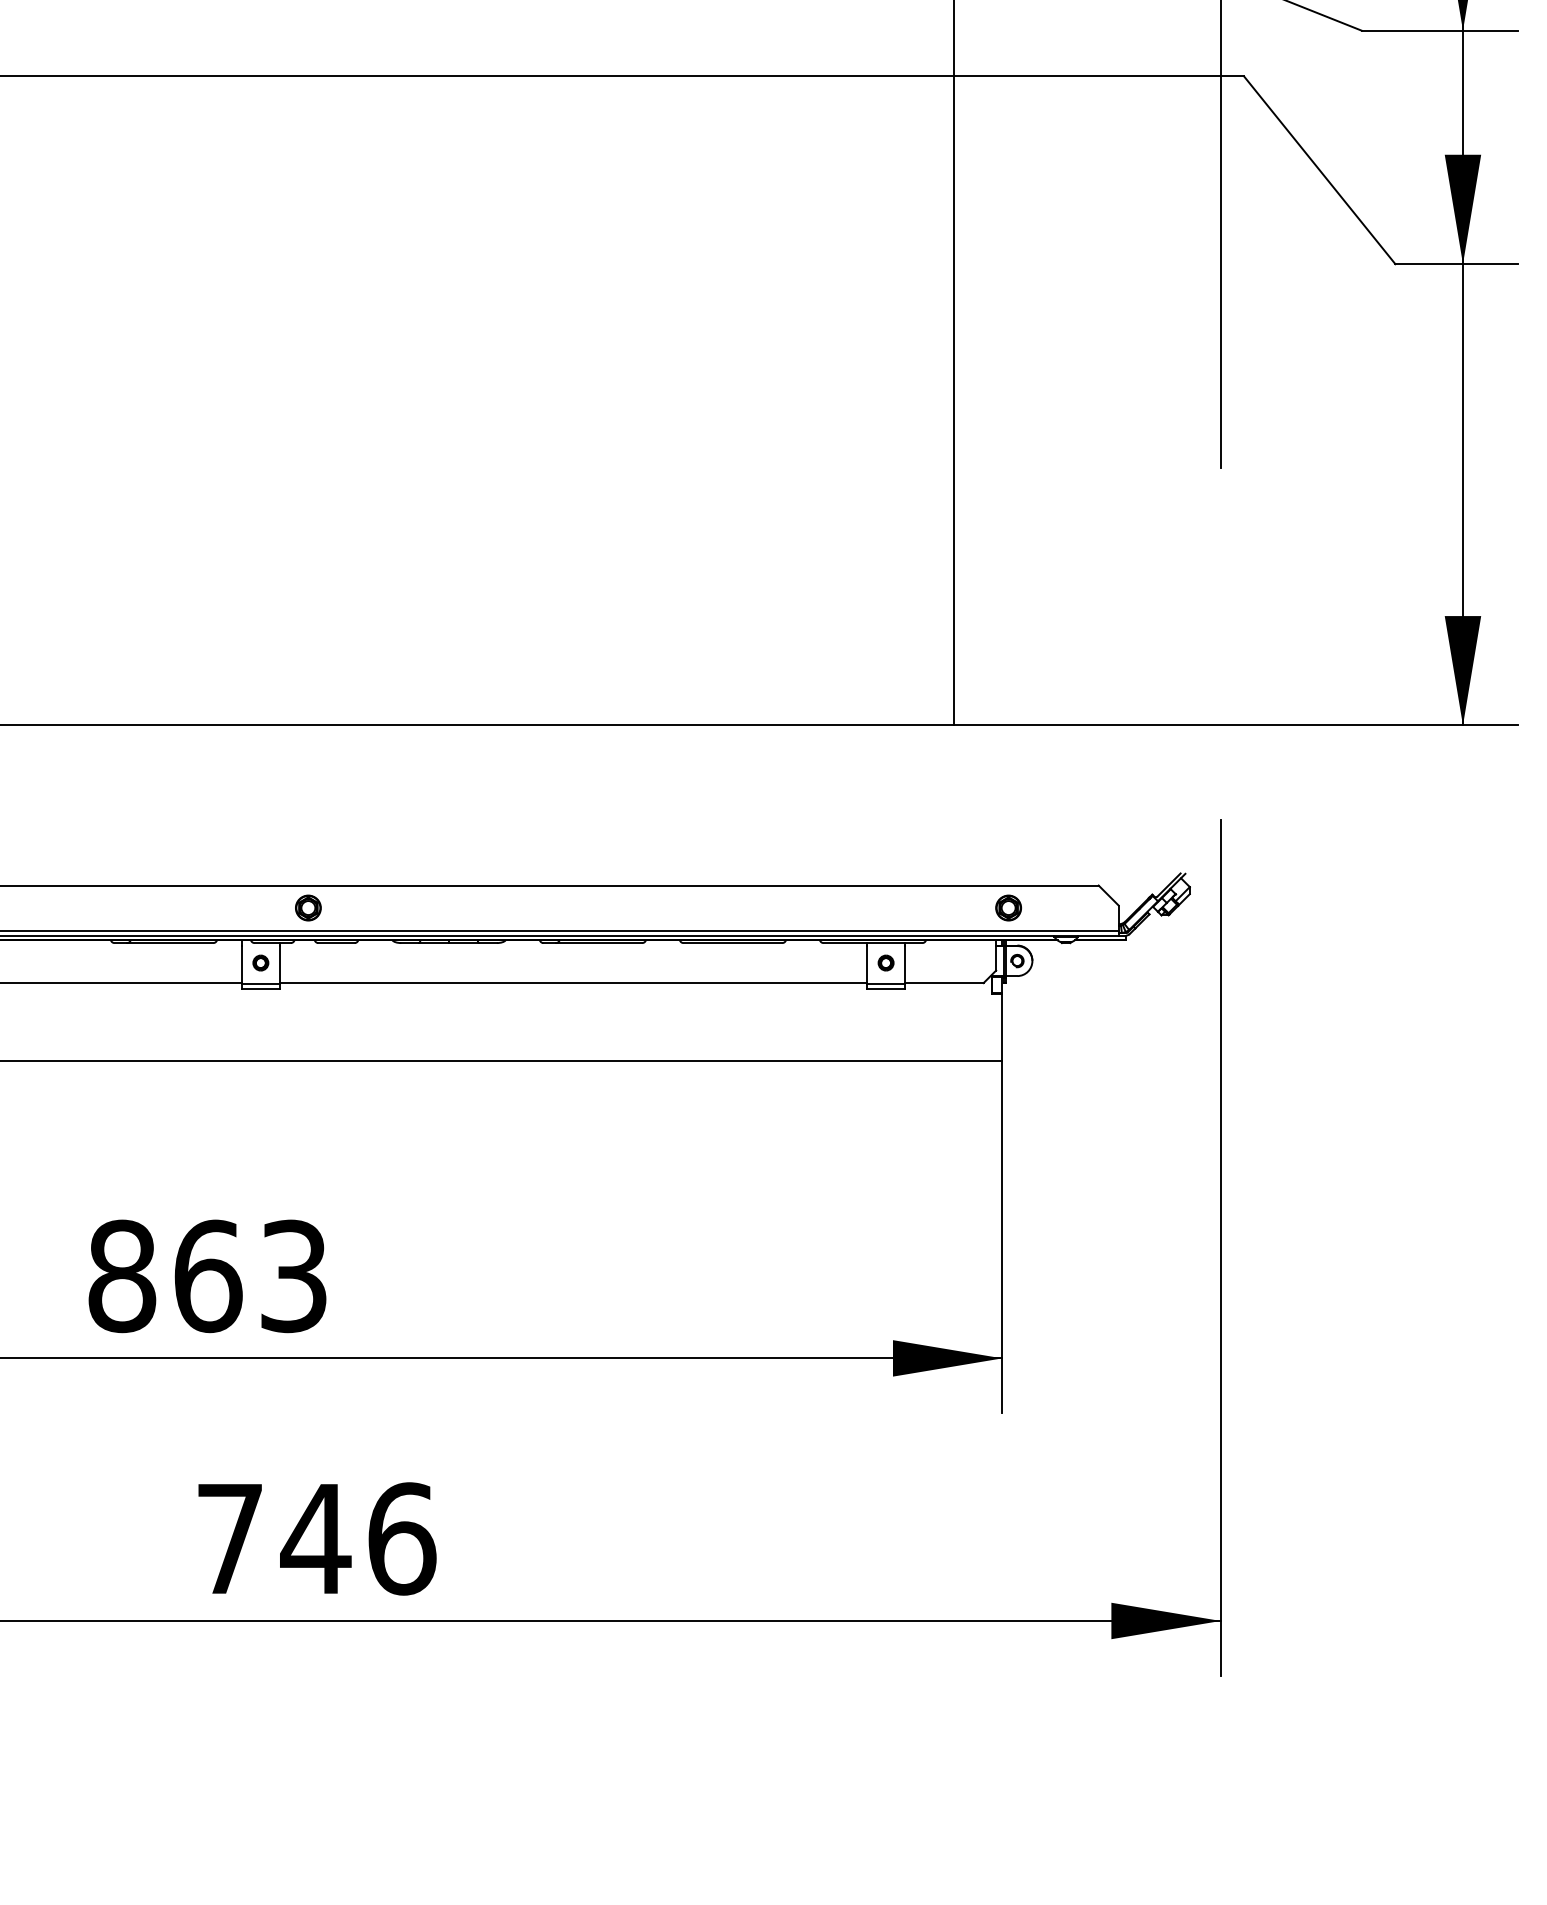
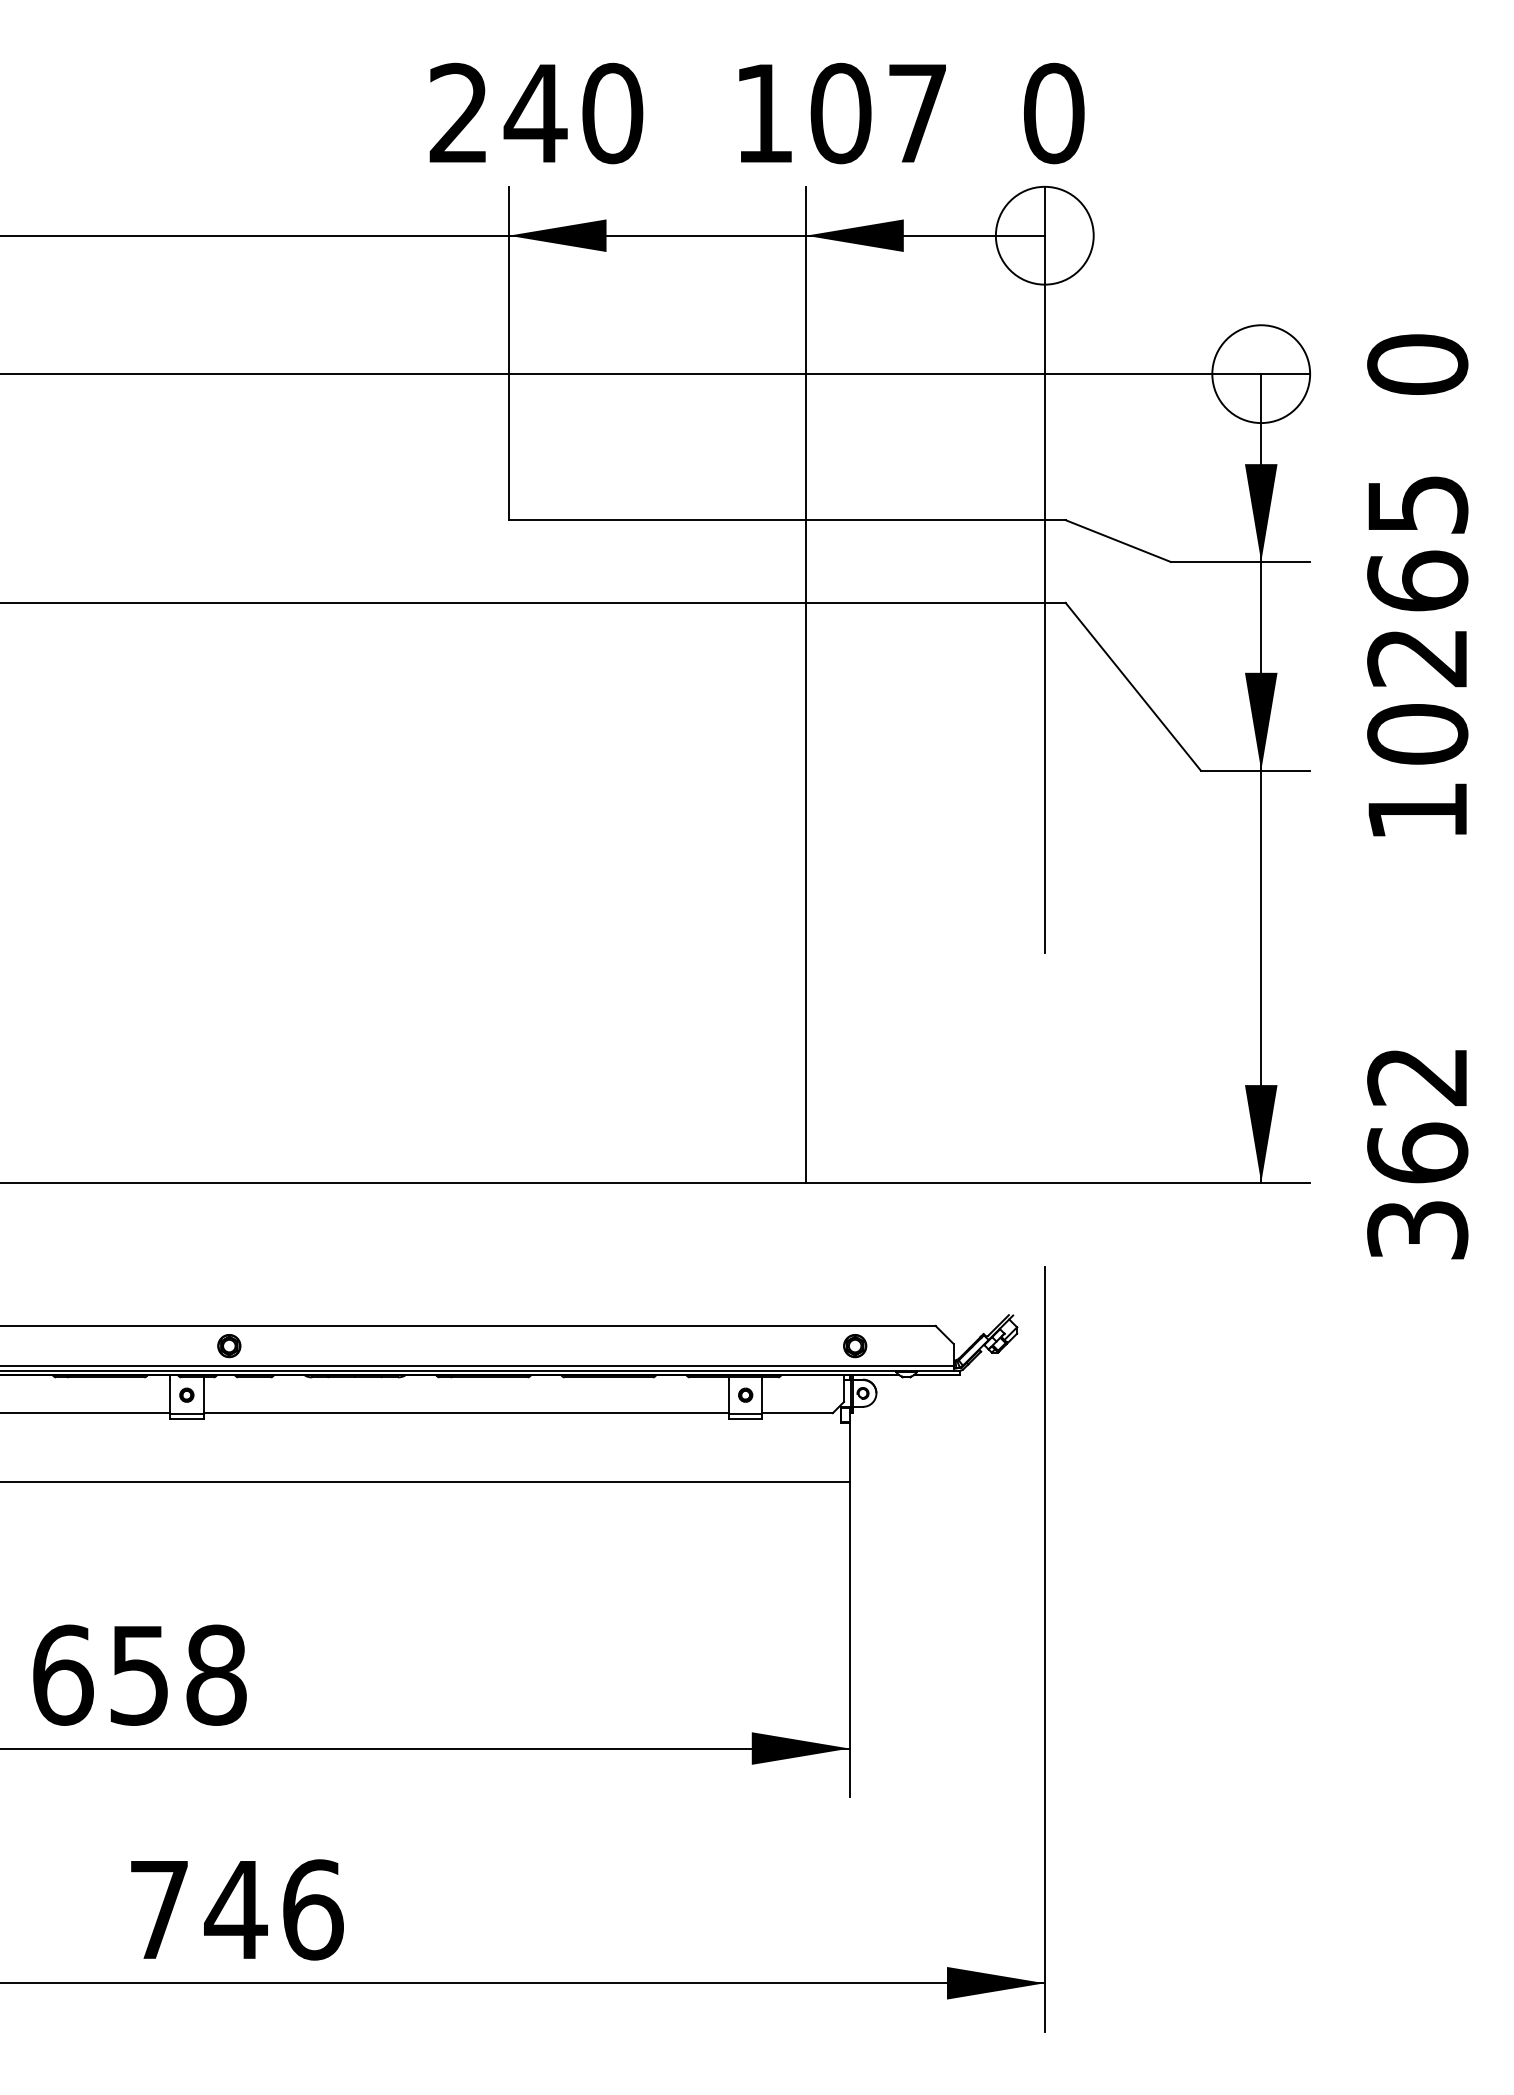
text: (207, 1275) -> (139, 1674), 863 -> 658

